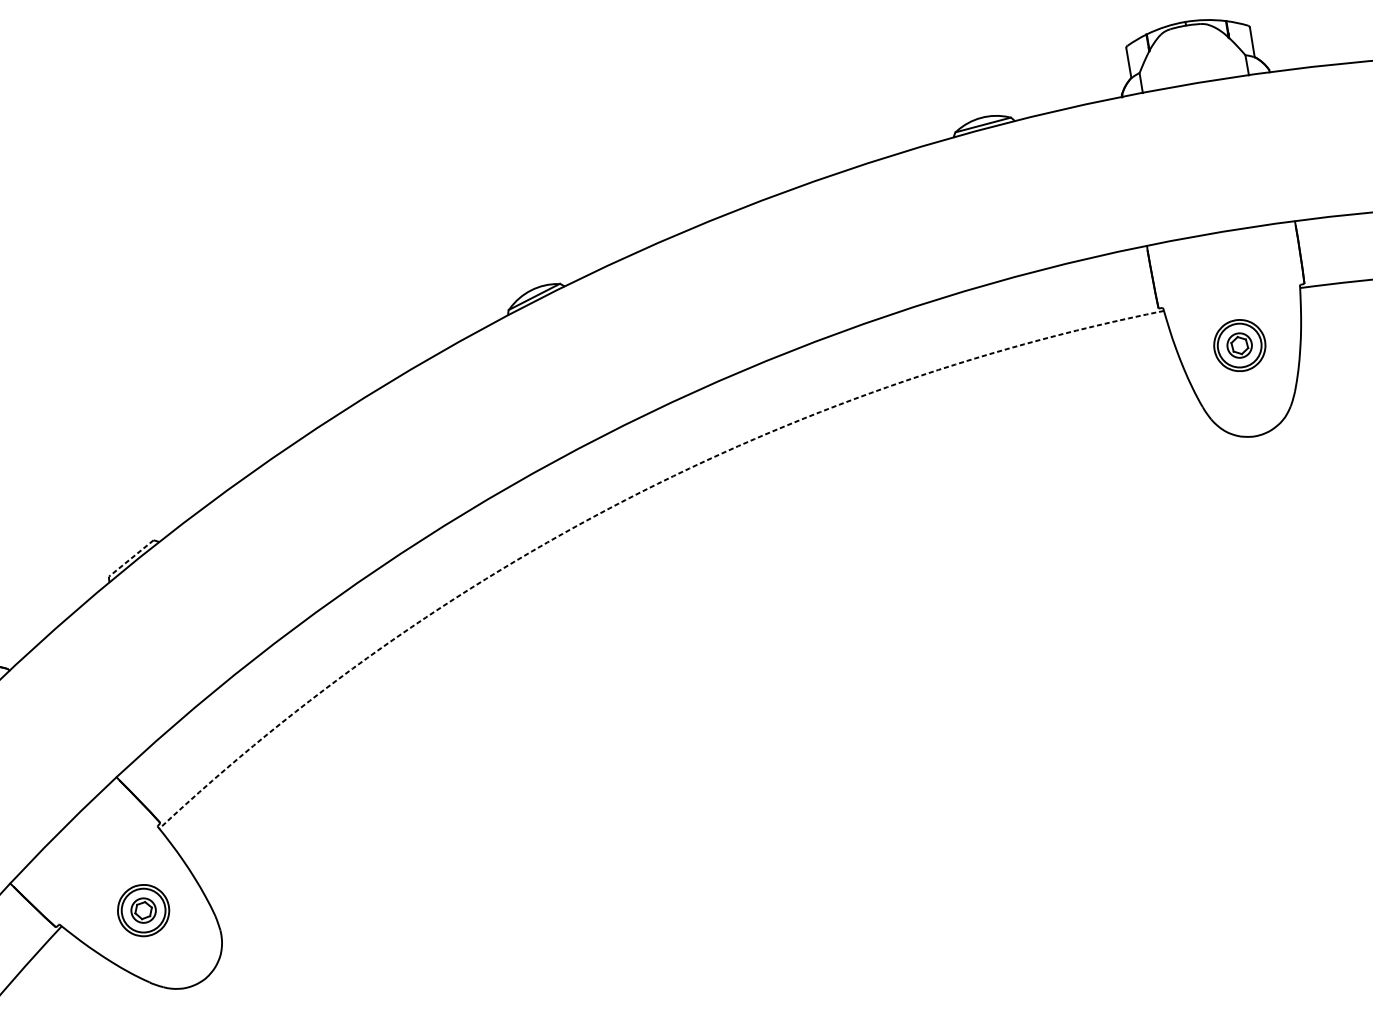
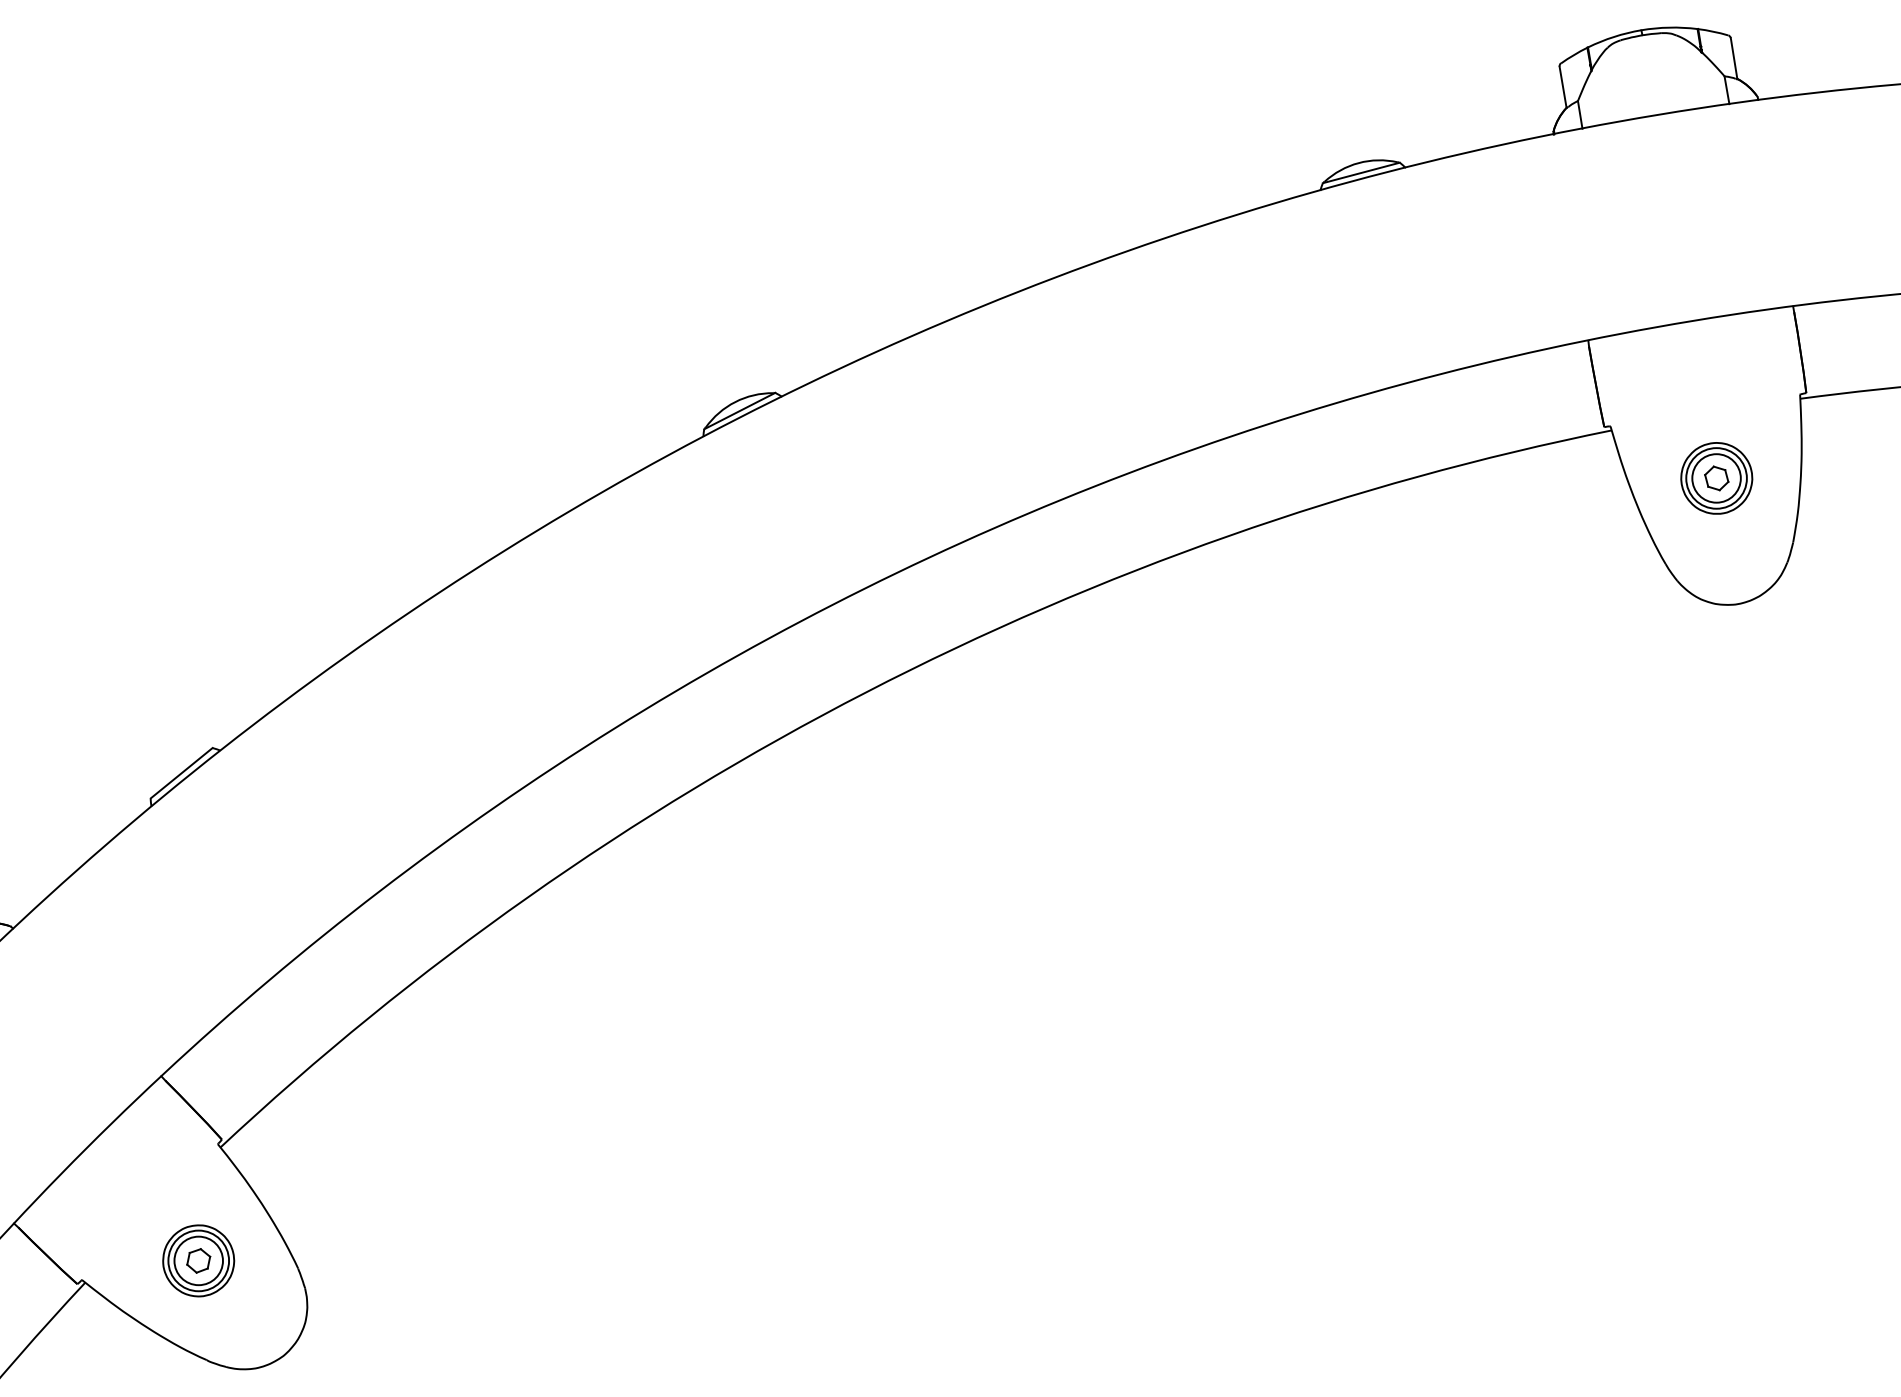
circle: (1239, 345) -> (1716, 478), size x1.43
arc: (625, 500) -> (866, 692), dashed -> solid
line: (131, 558) -> (181, 773), dashed -> solid
circle: (143, 910) -> (198, 1260), size x1.43

